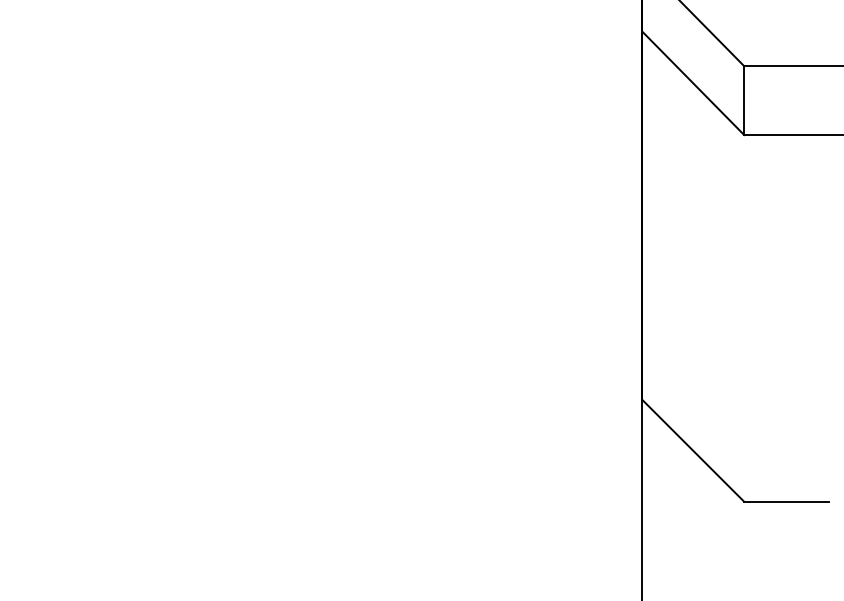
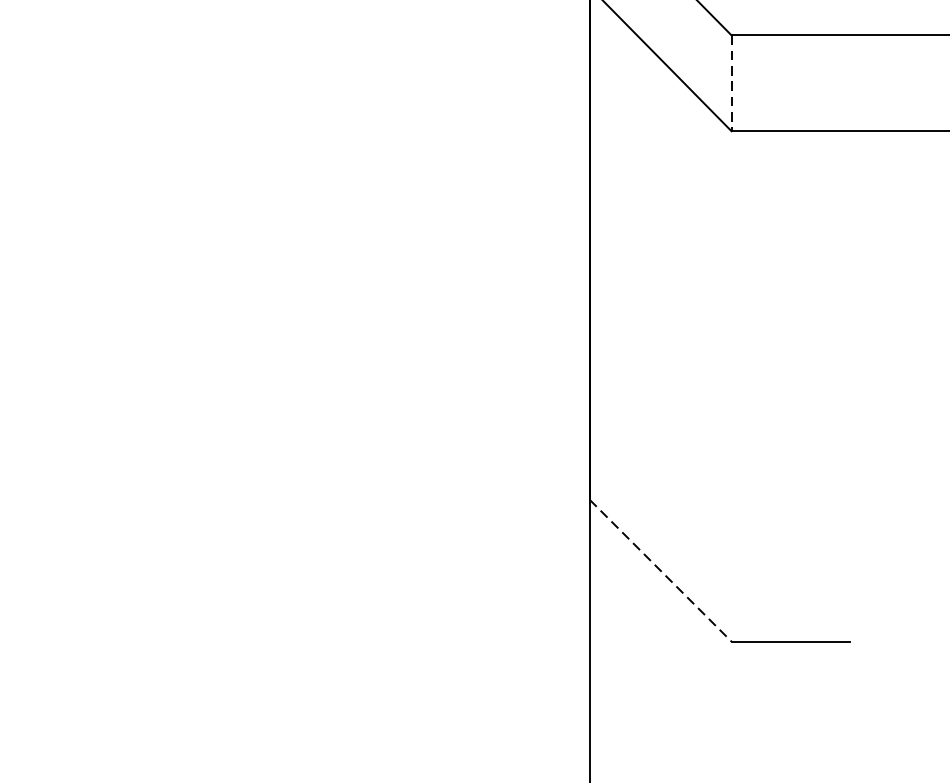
line: (744, 101) -> (731, 84), solid -> dashed
line: (693, 451) -> (660, 571), solid -> dashed

